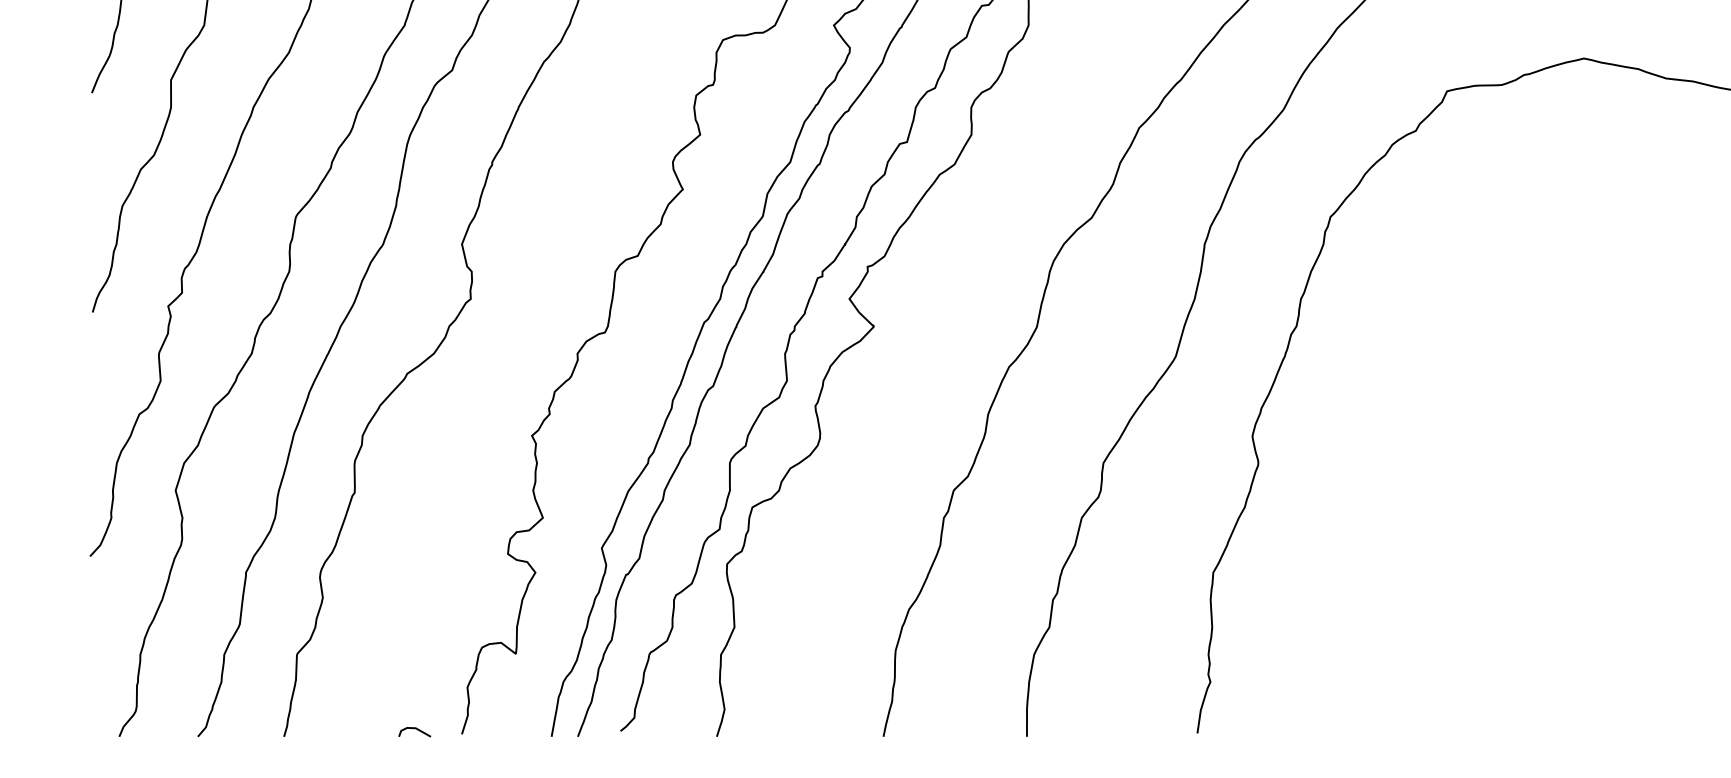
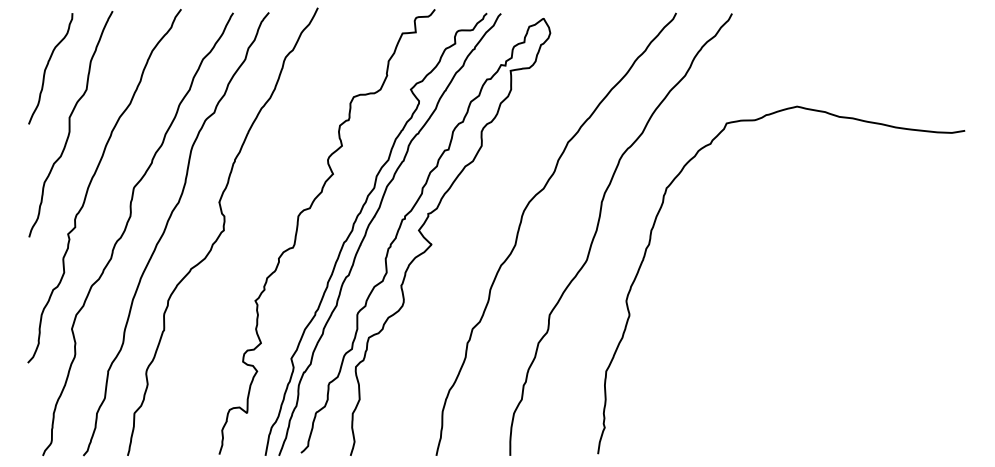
line: (413, 730) -> (194, 452), removed

